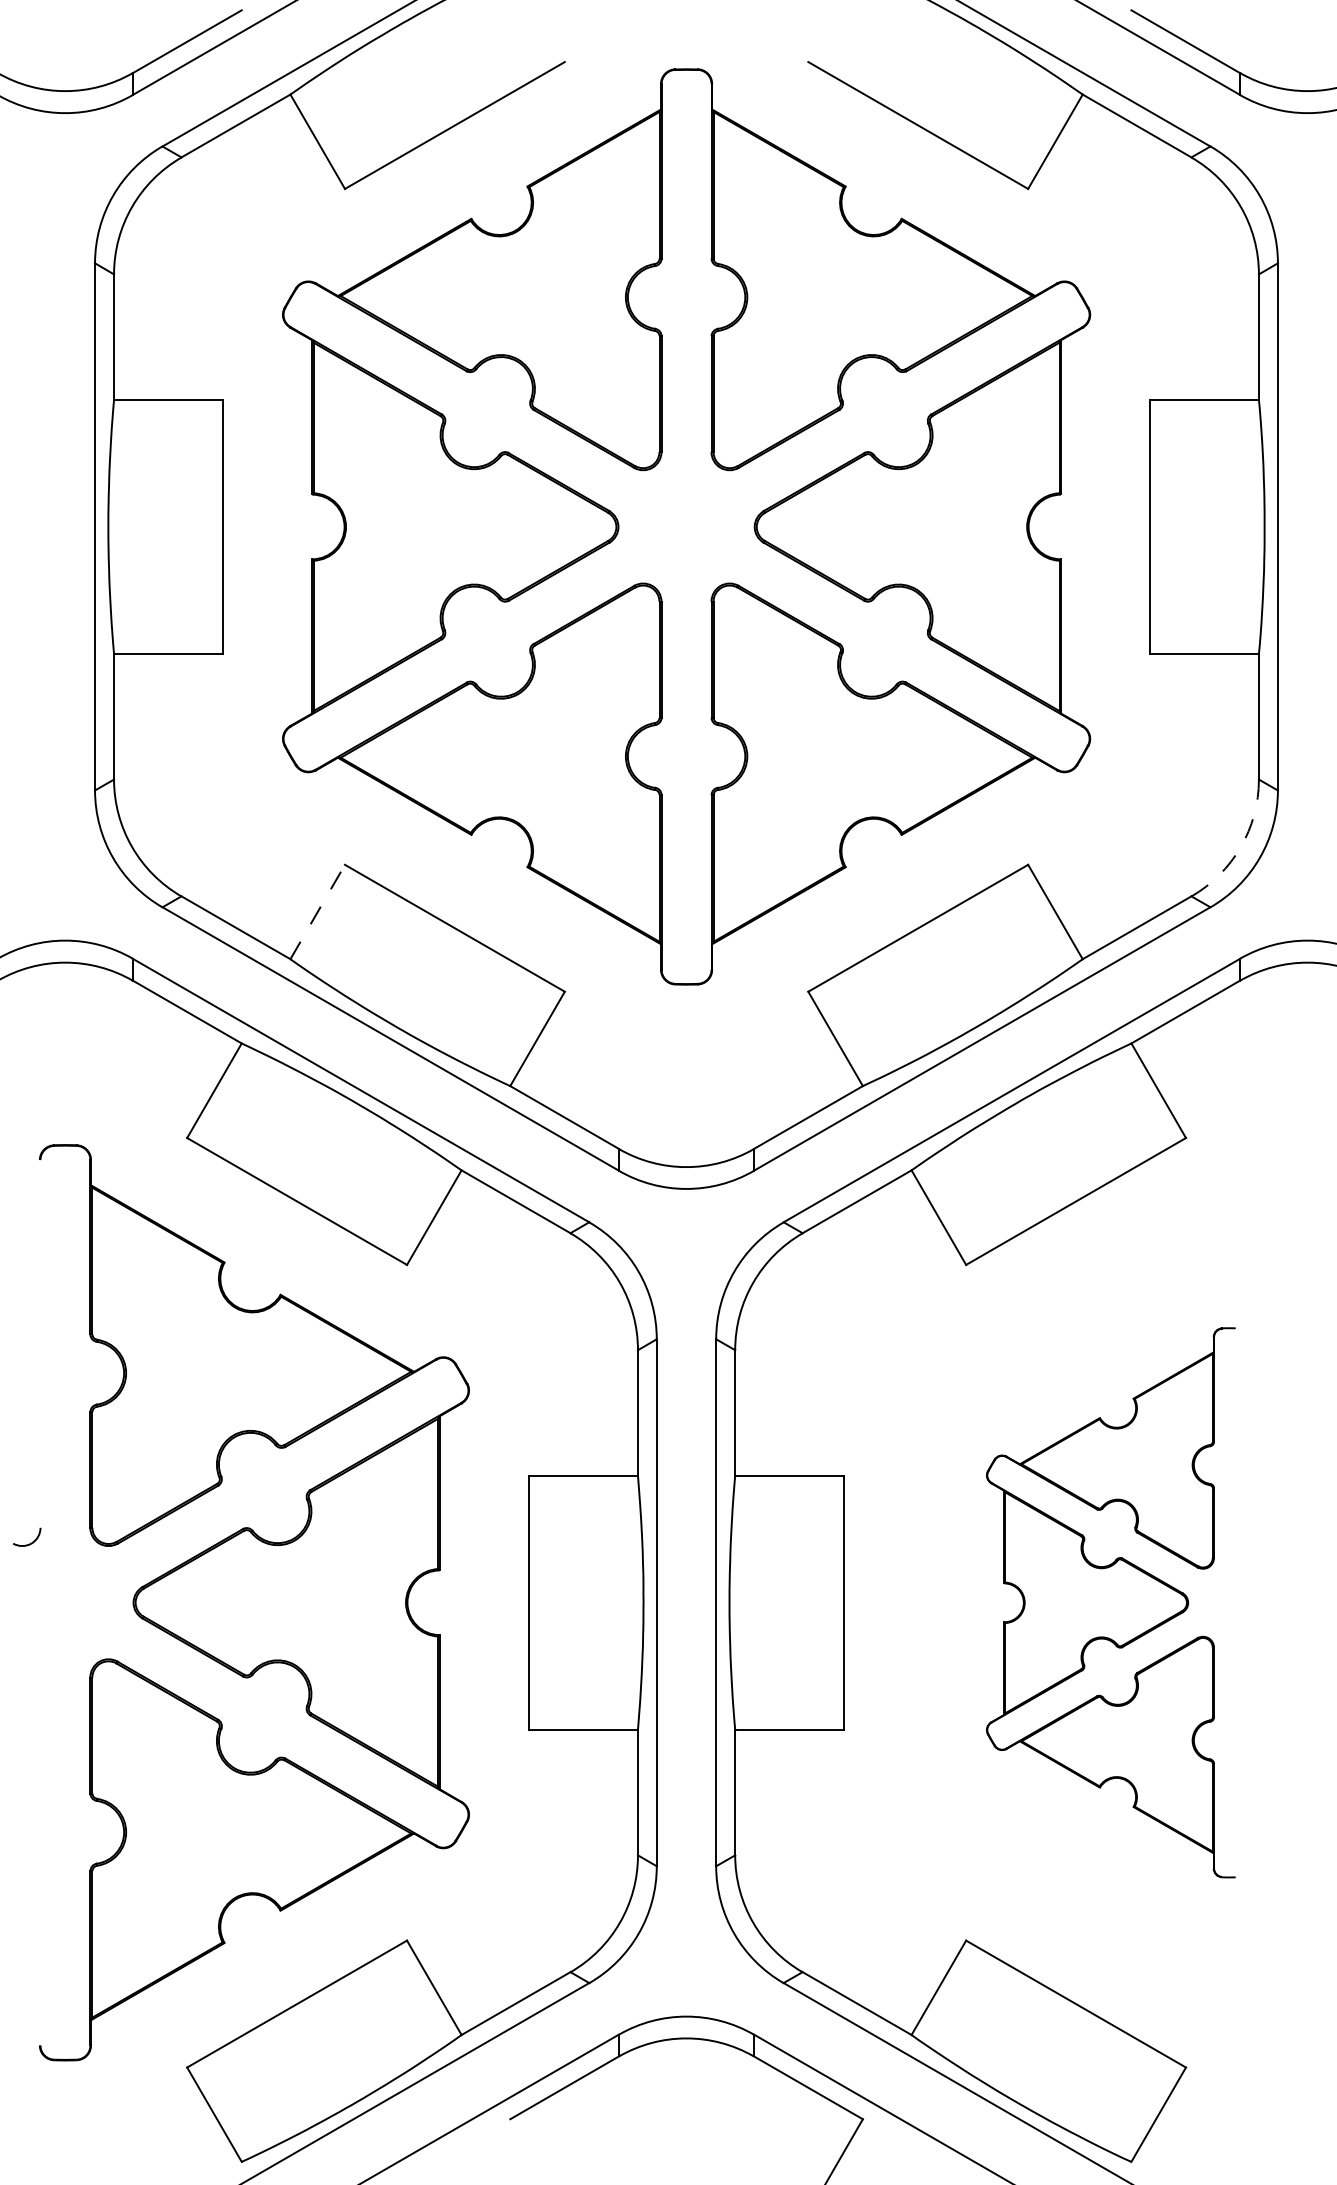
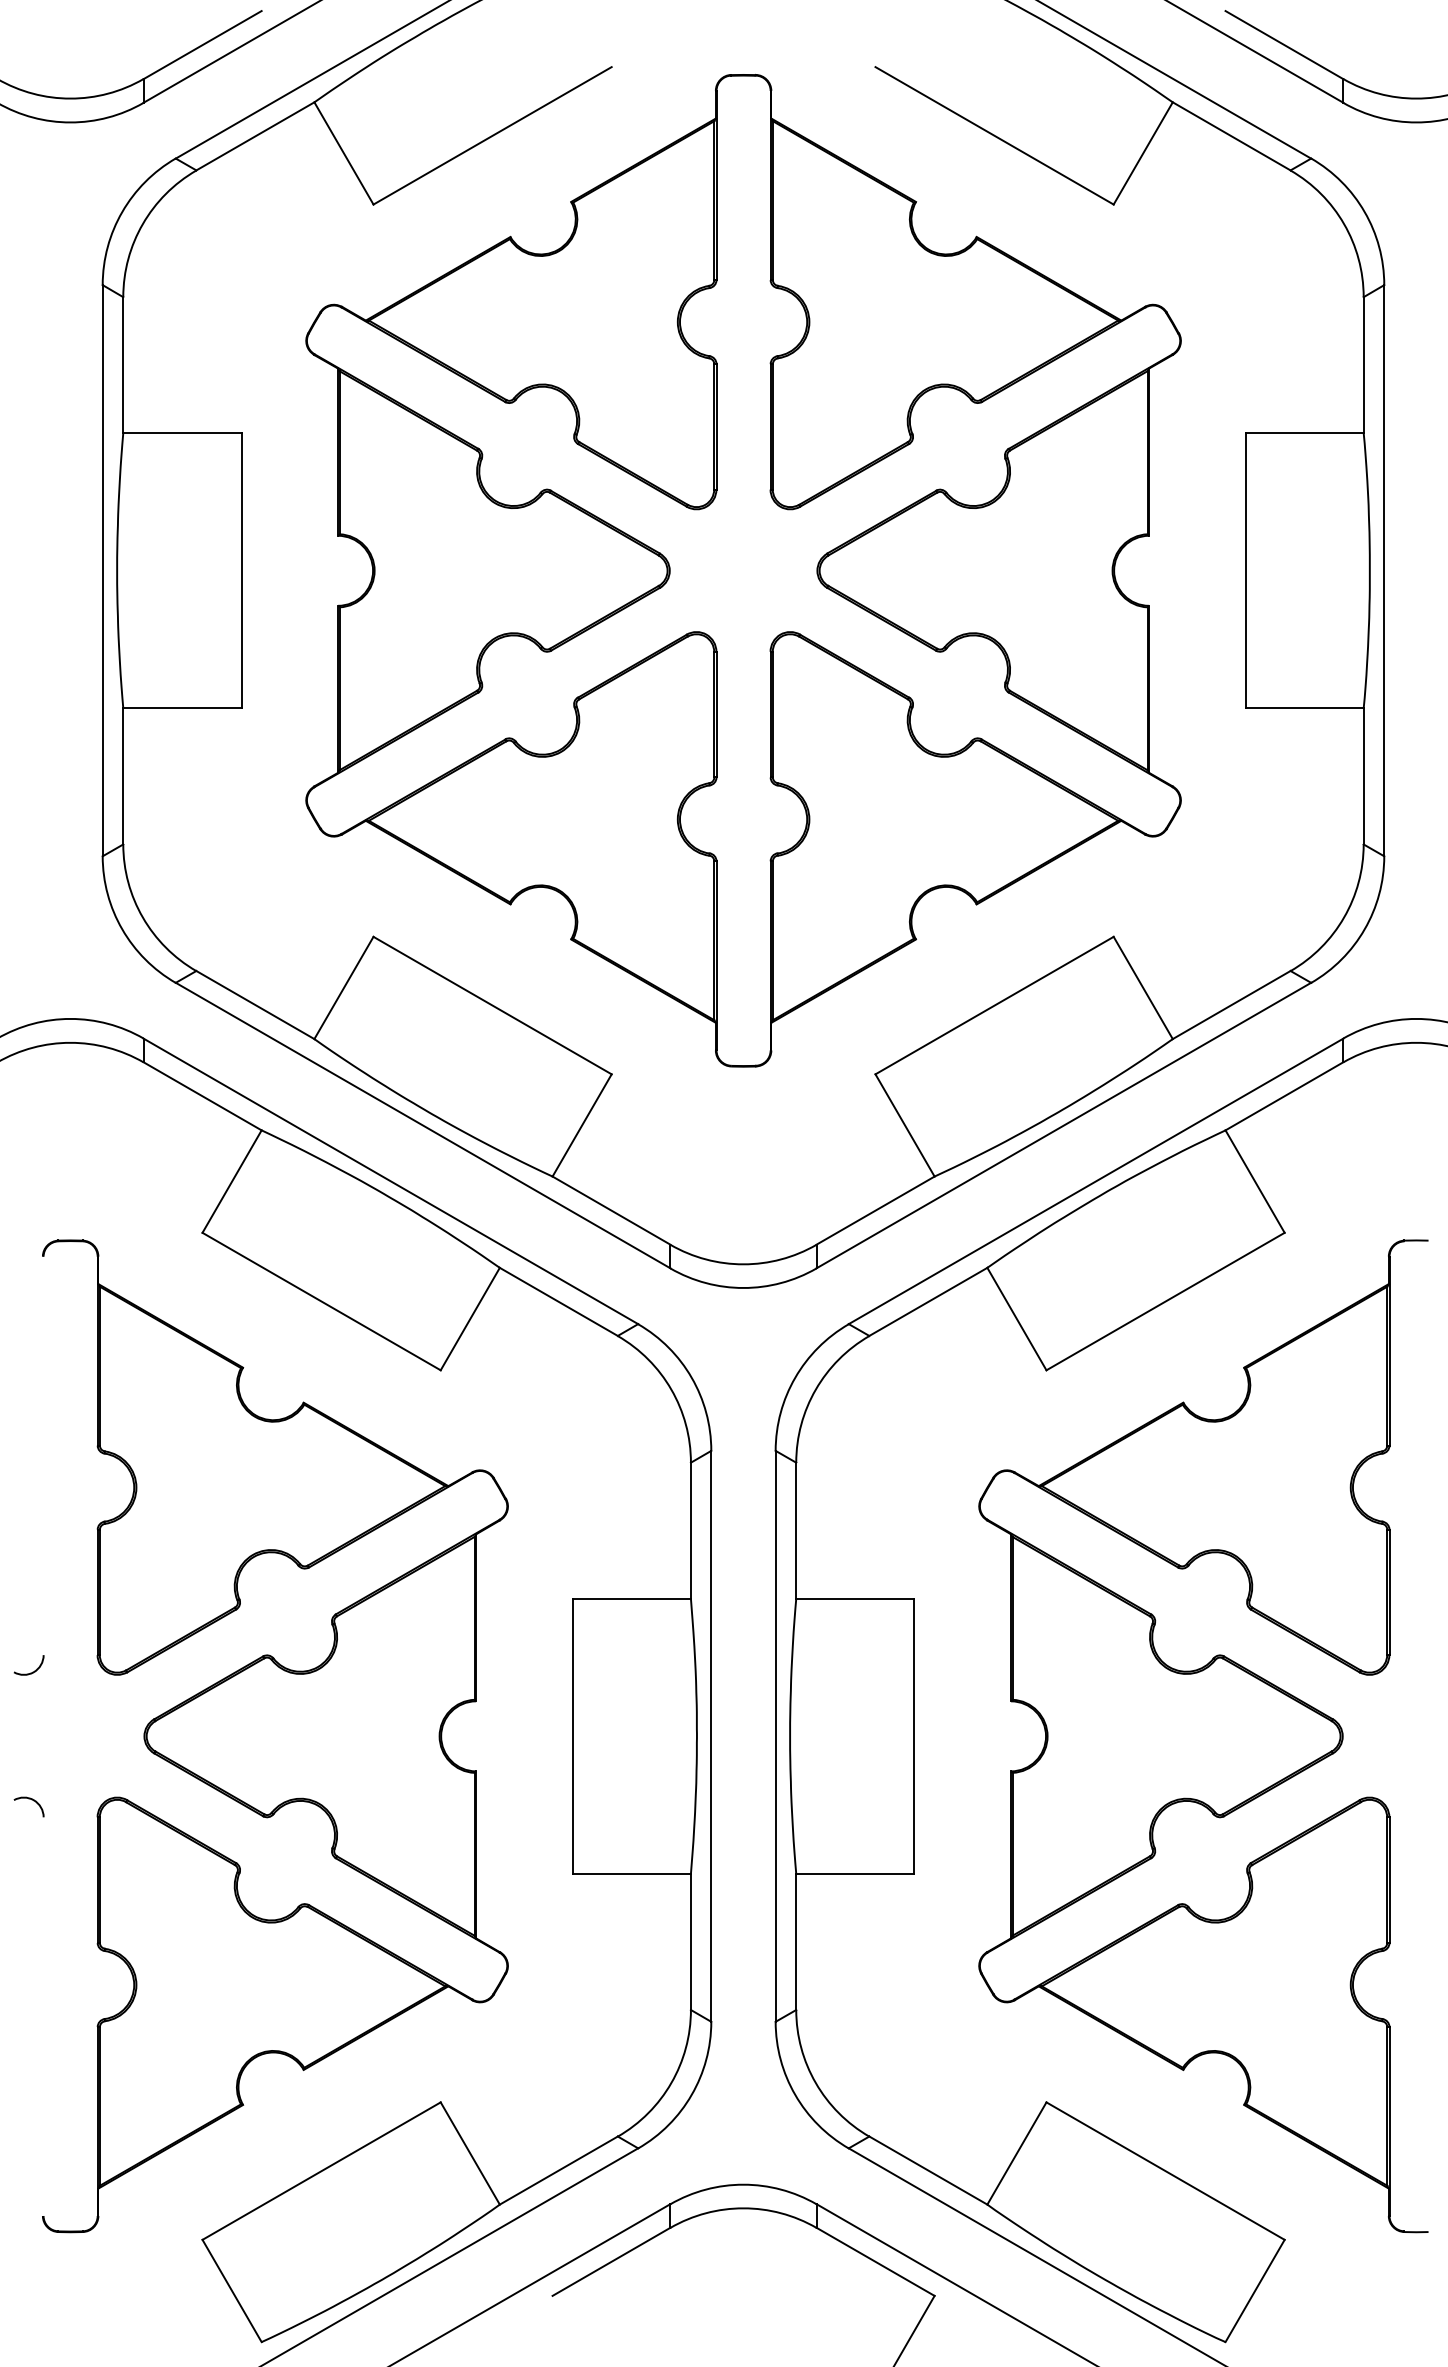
arc: (1241, 846) -> (1344, 917), dashed -> solid
line: (318, 911) -> (344, 987), dashed -> solid
part: (1111, 1602) -> (1203, 1736), size x1.67
arc: (29, 1661) -> (31, 1800), added

